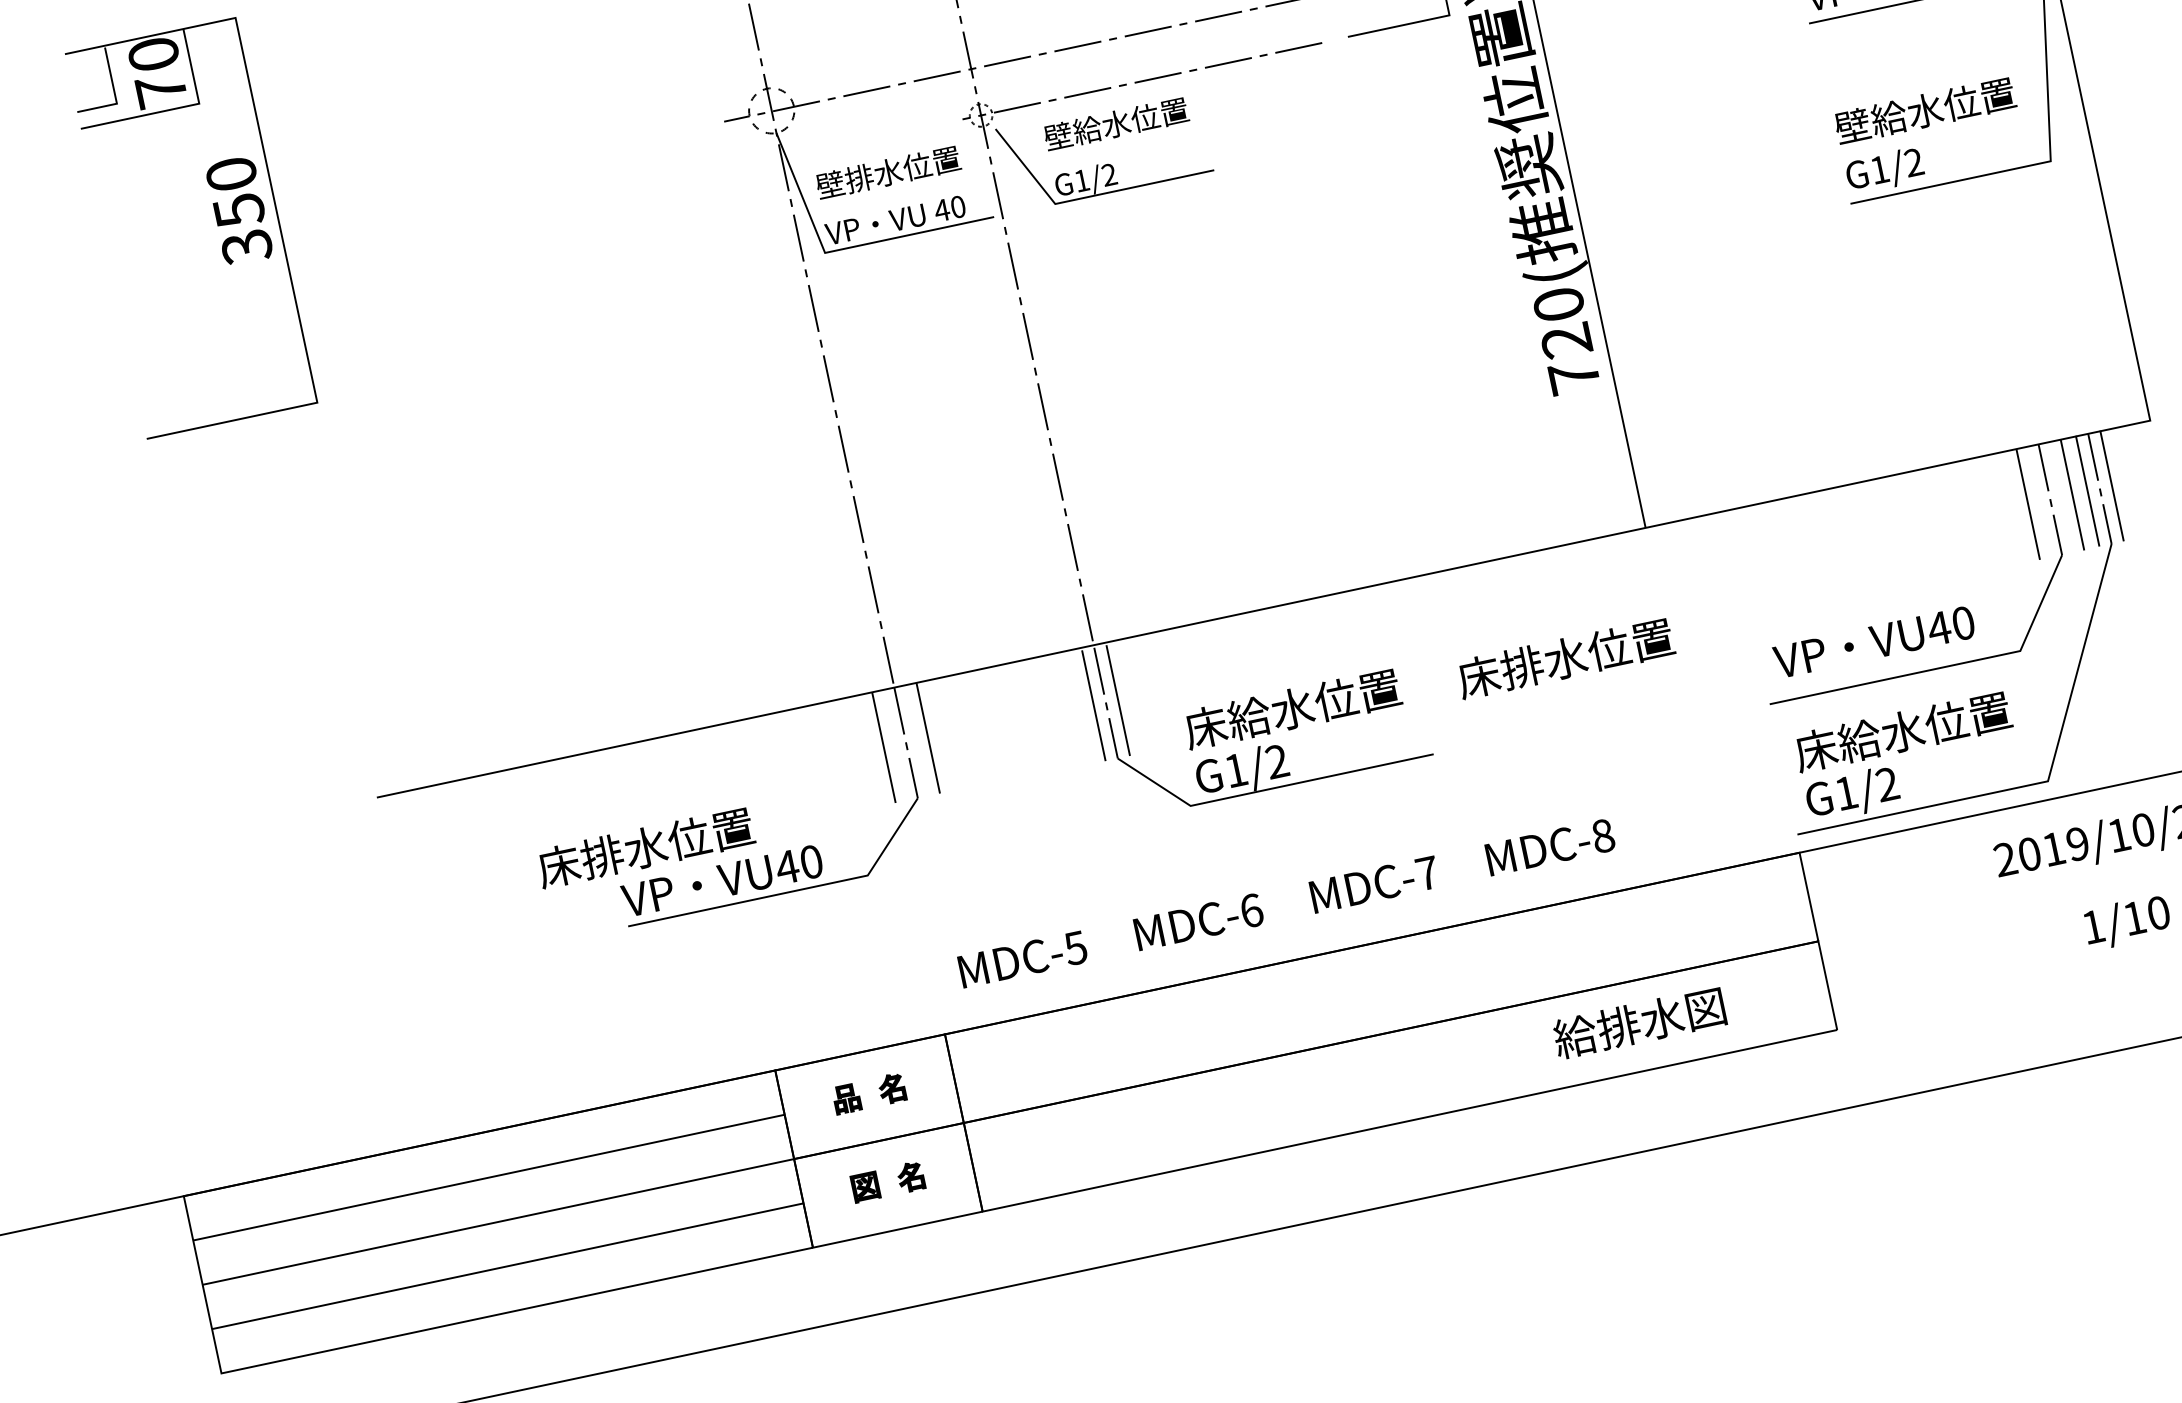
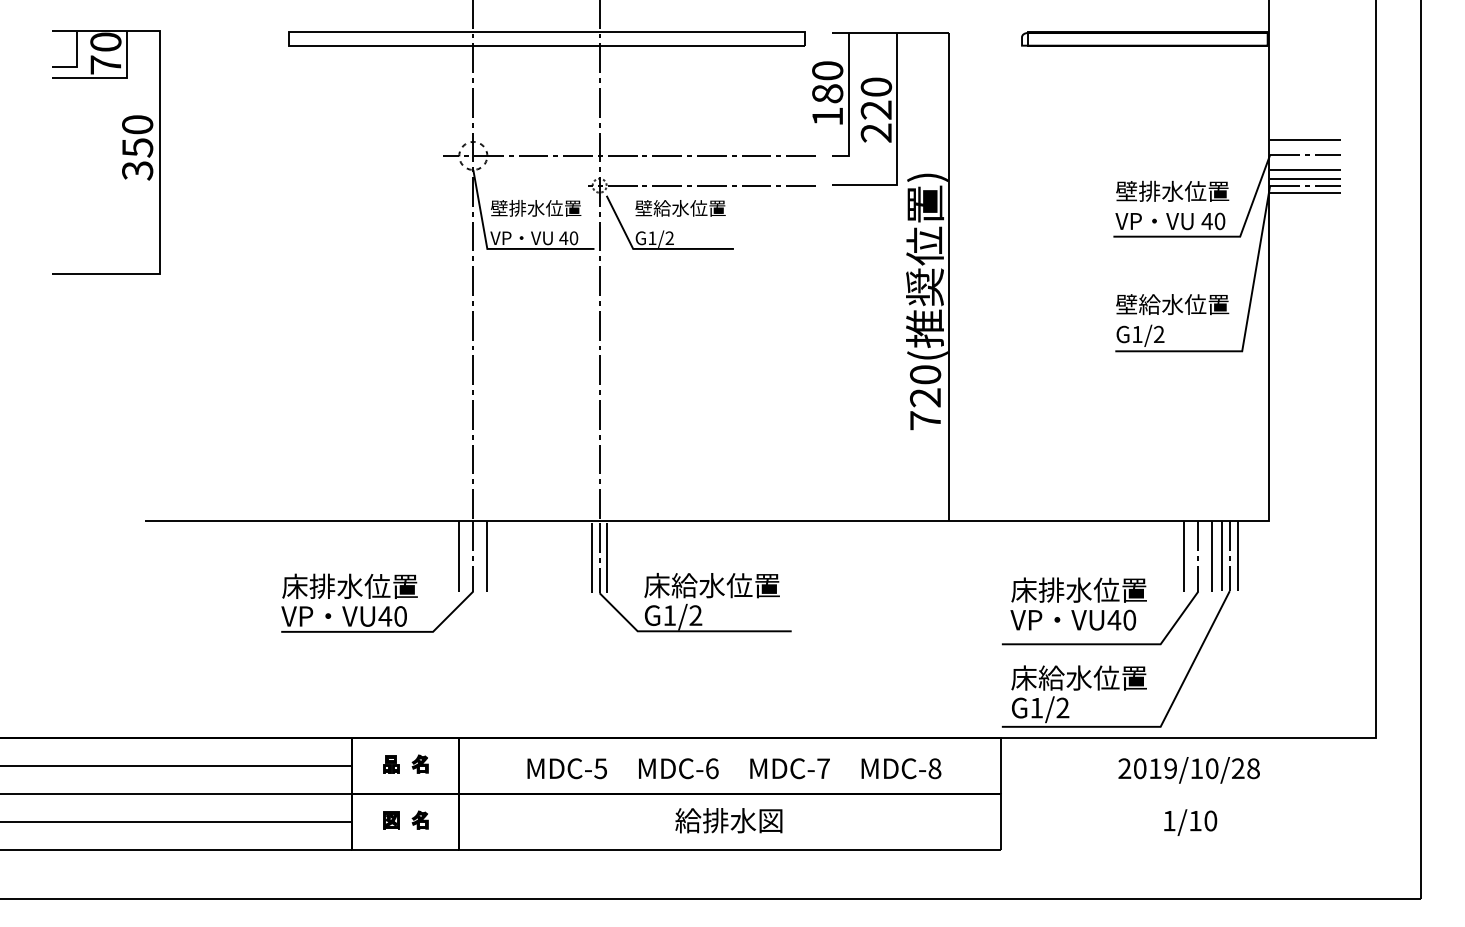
text: (1564, 657) -> (1078, 589), moved
text: (644, 846) -> (349, 585), moved
text: (1286, 902) -> (734, 768), moved
text: (1638, 1022) -> (728, 820), moved

